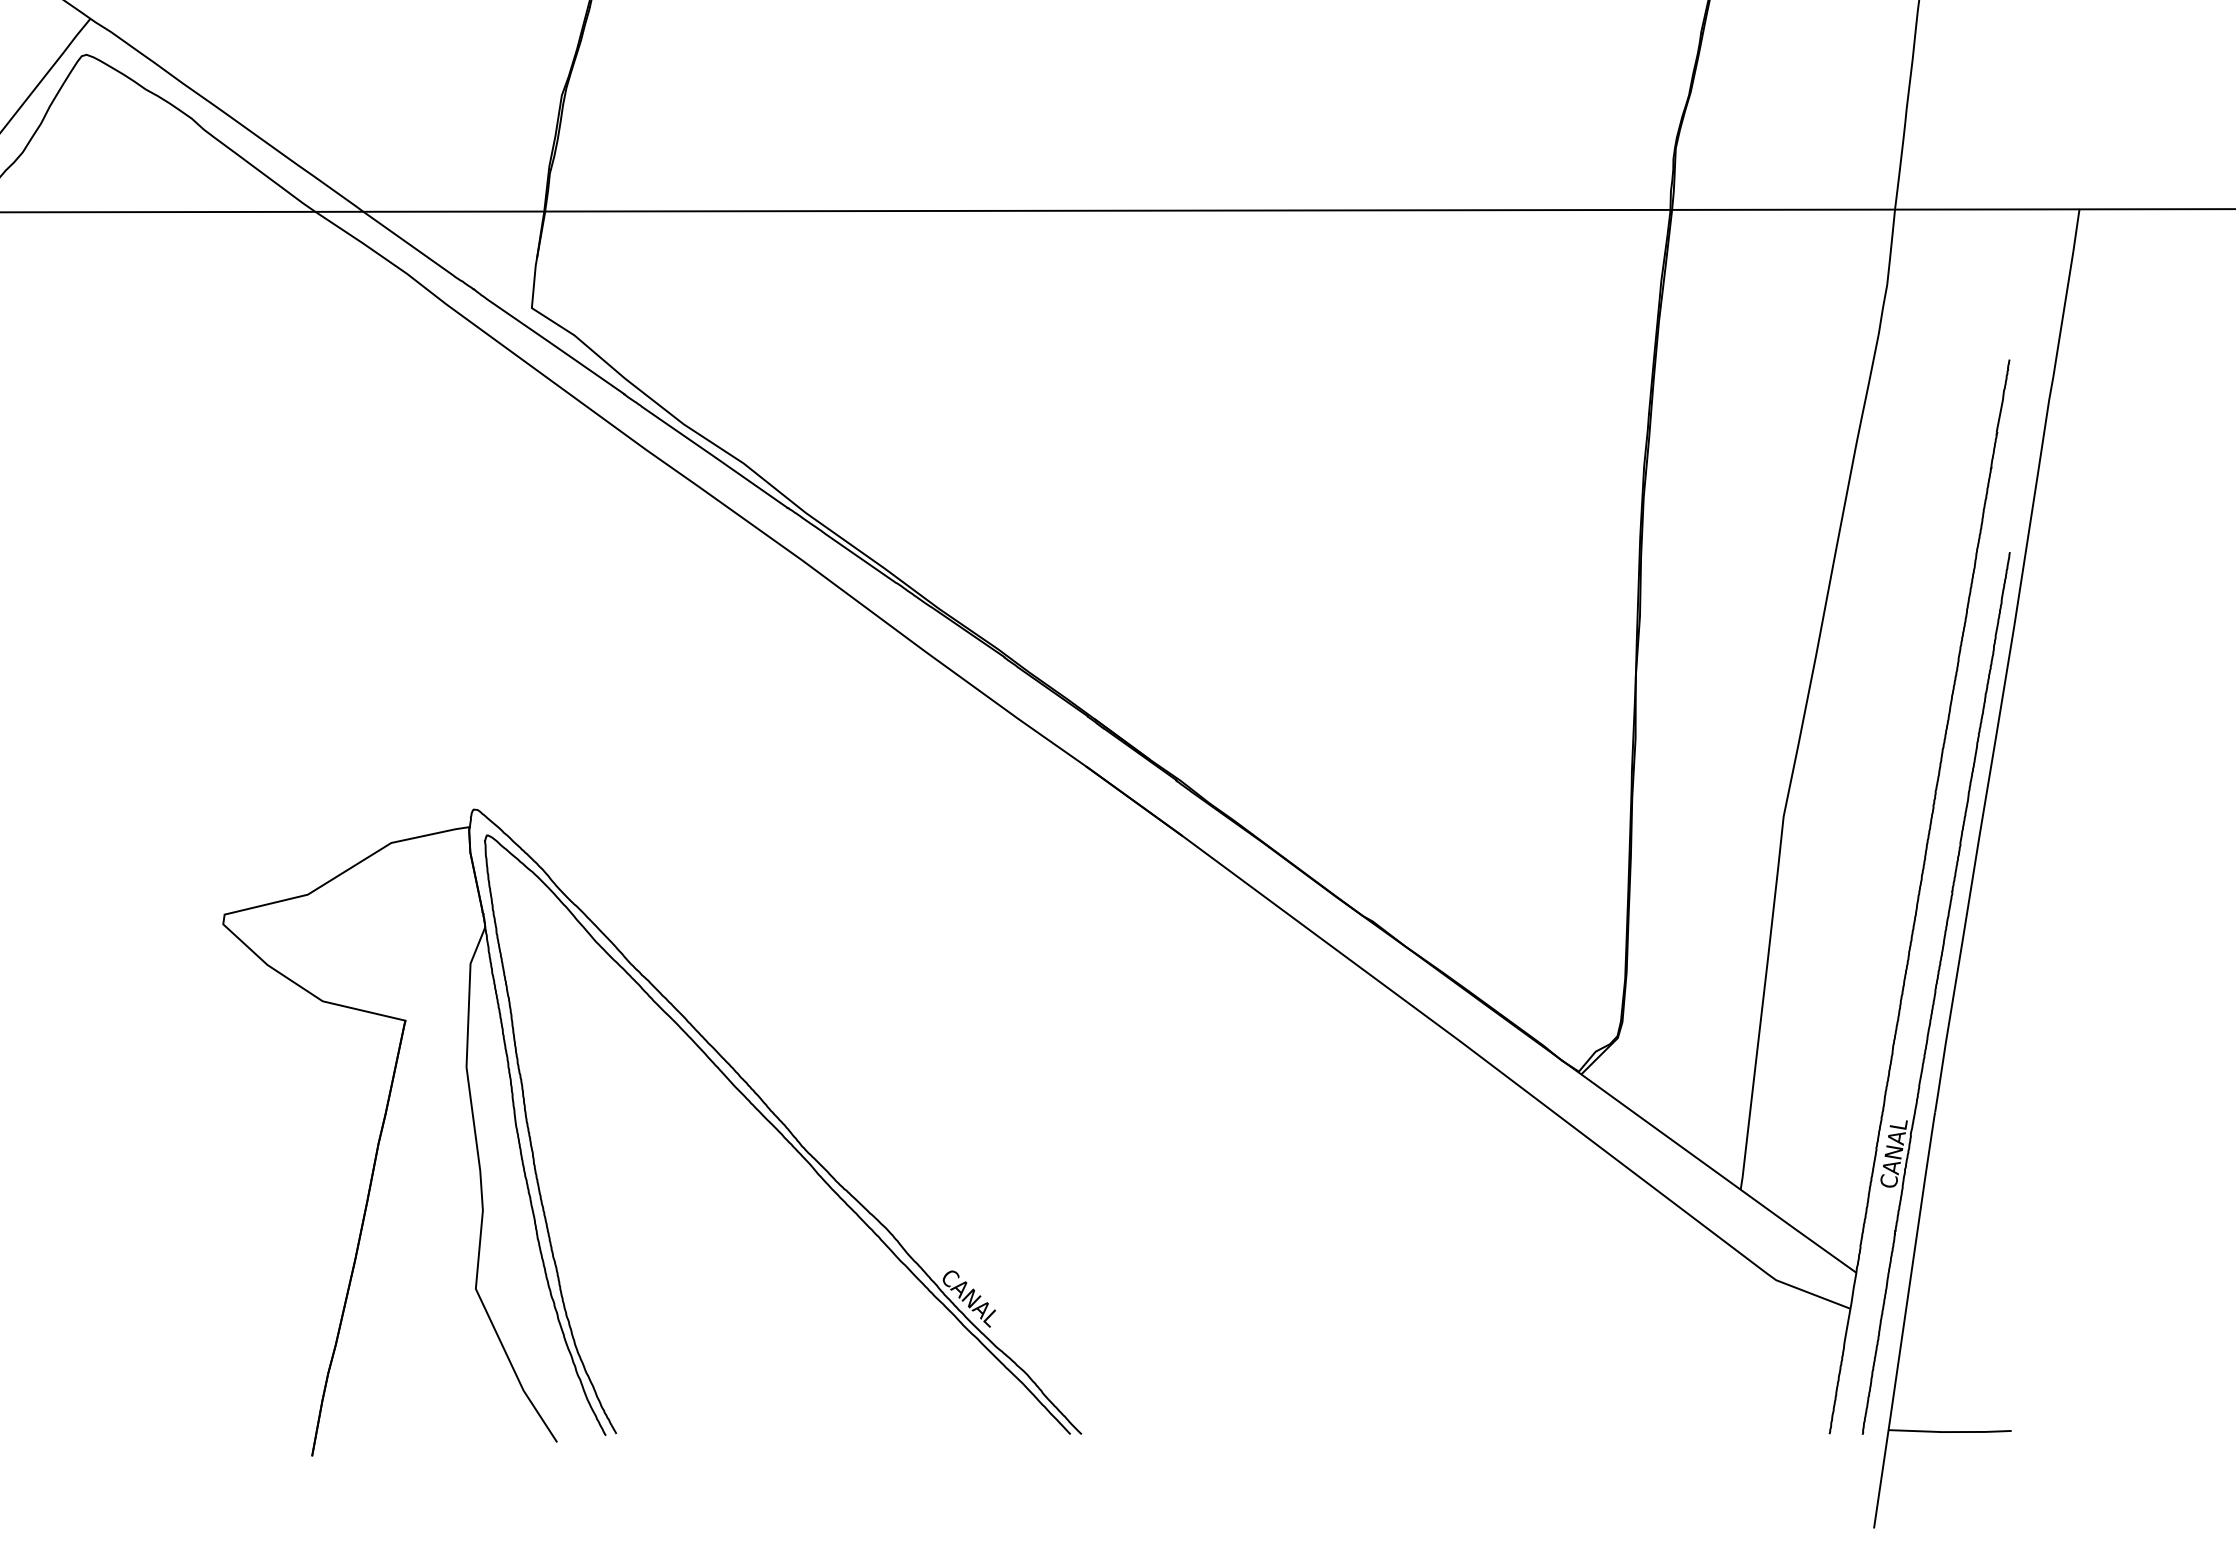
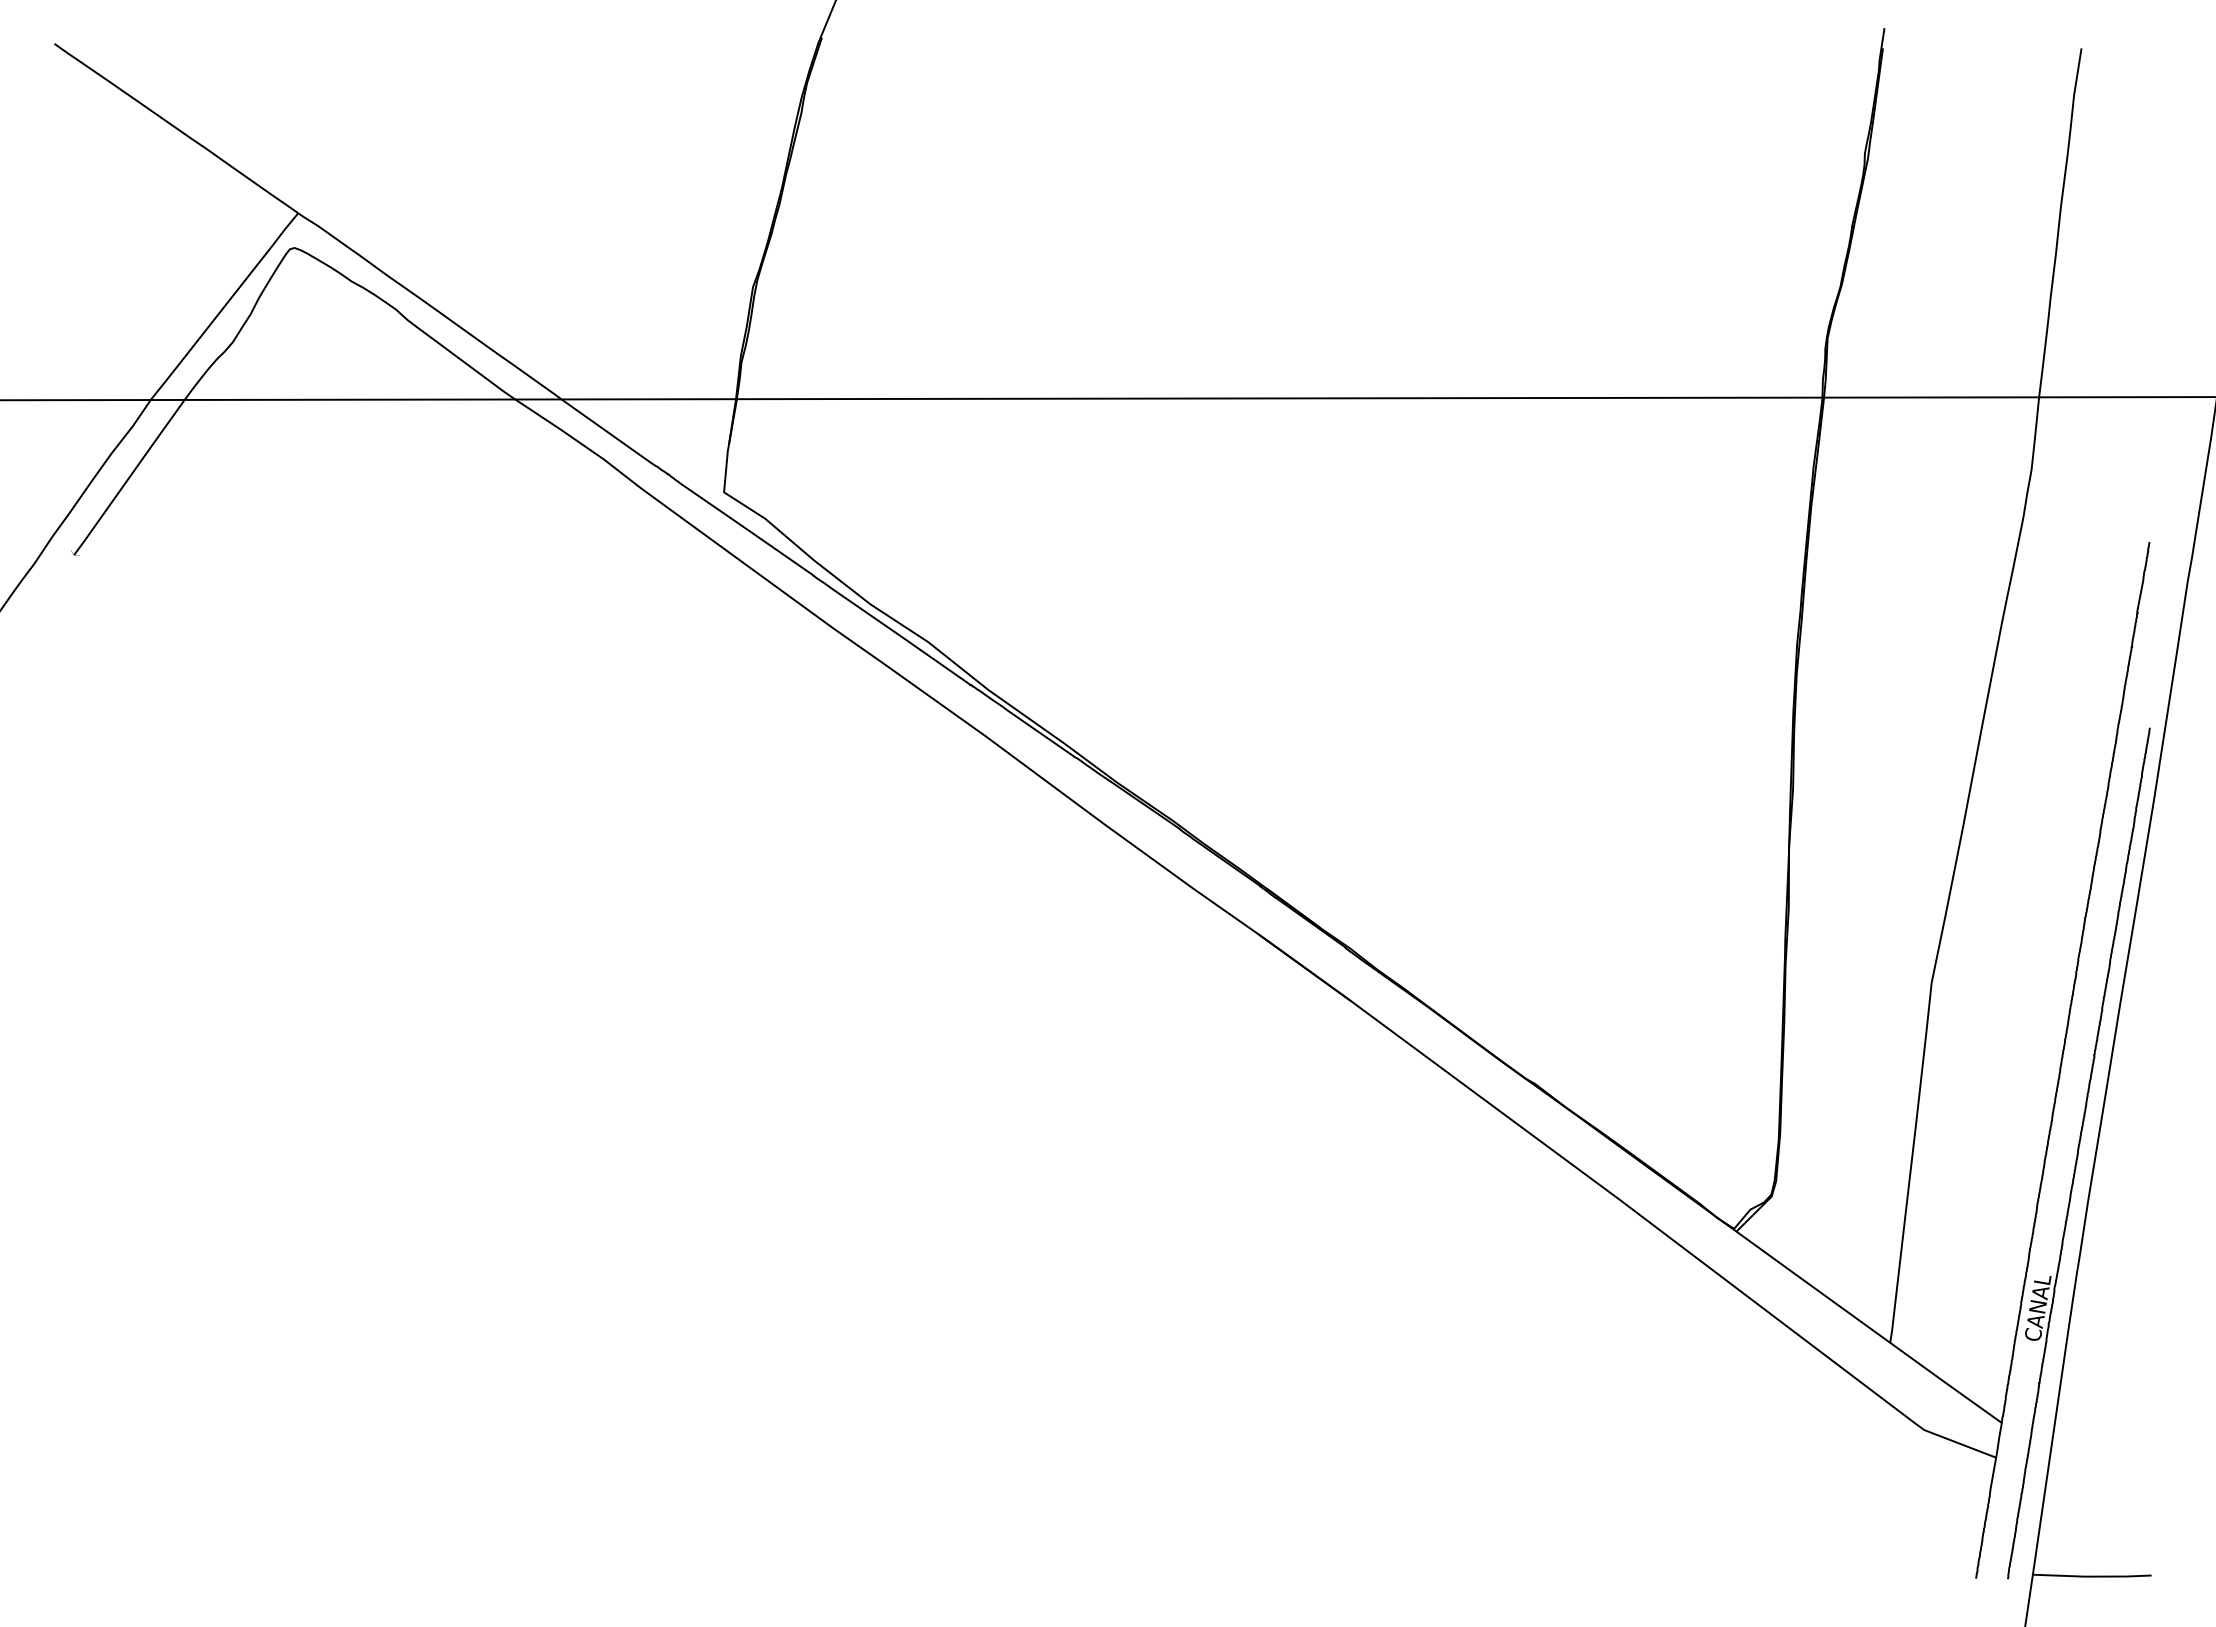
part: (723, 1075) -> (908, 1232), removed

